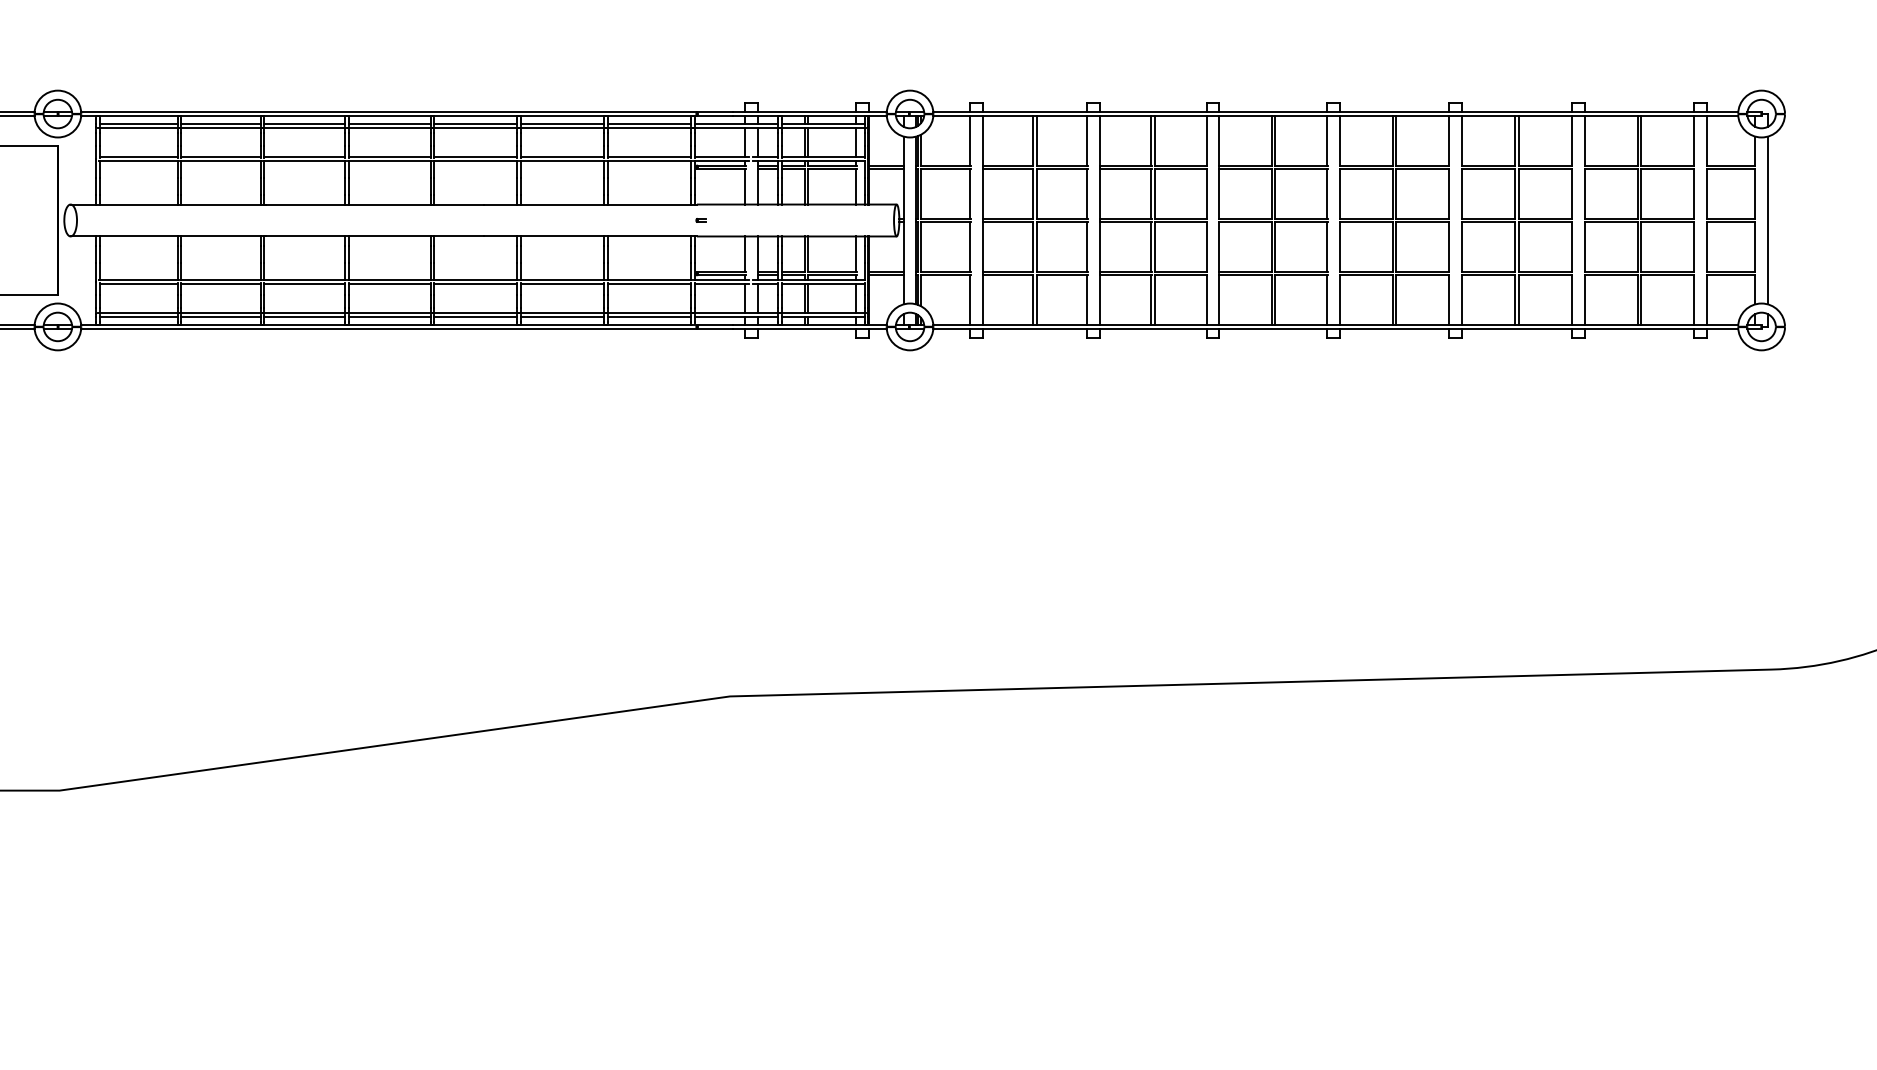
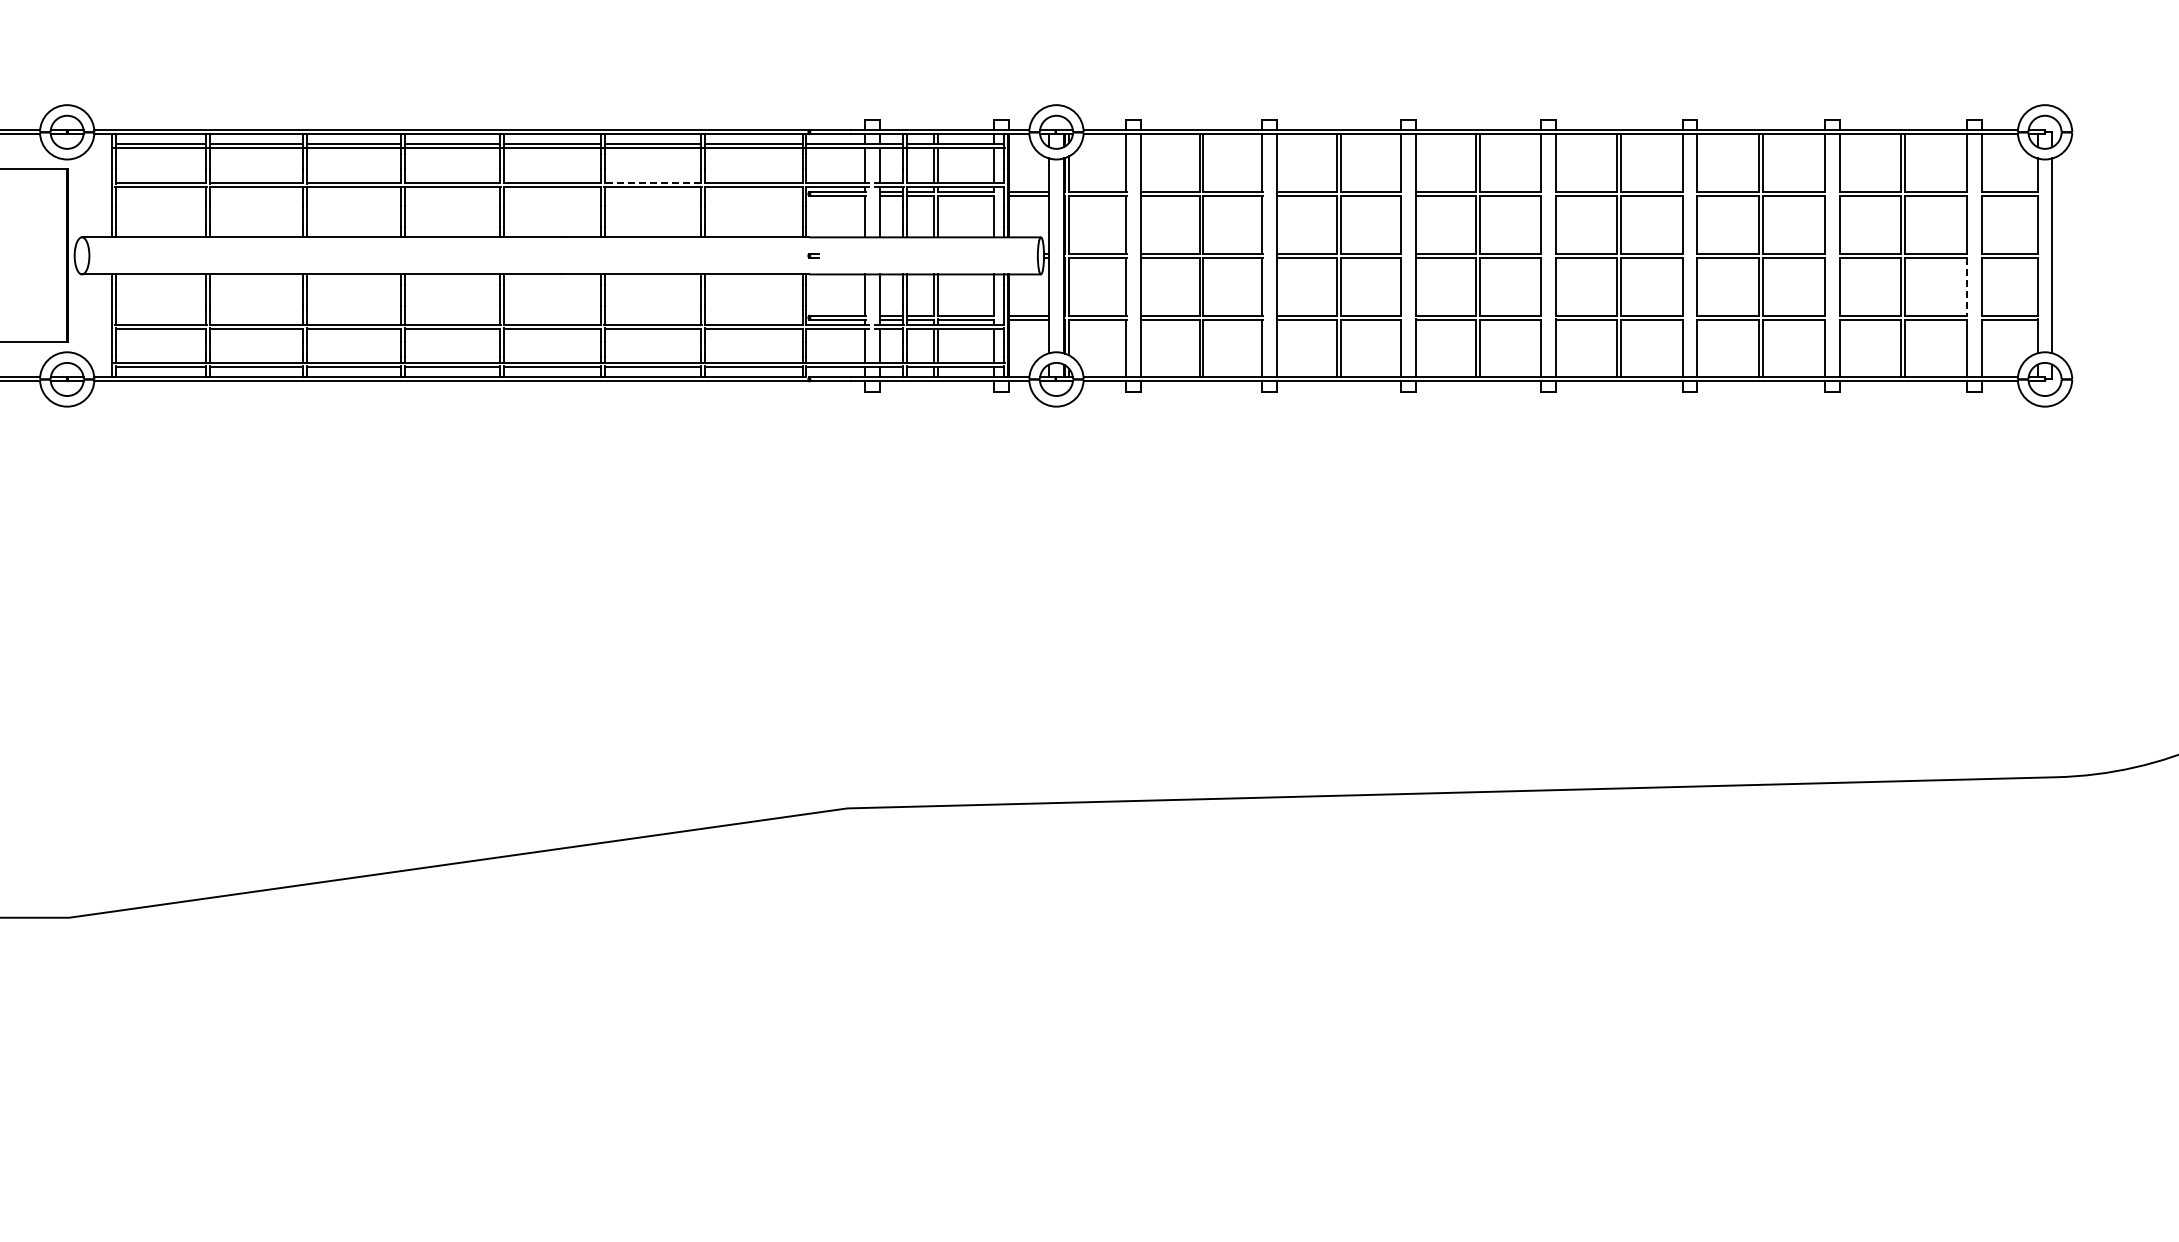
line: (562, 157) -> (652, 182), solid -> dashed
line: (1693, 246) -> (1966, 286), solid -> dashed

